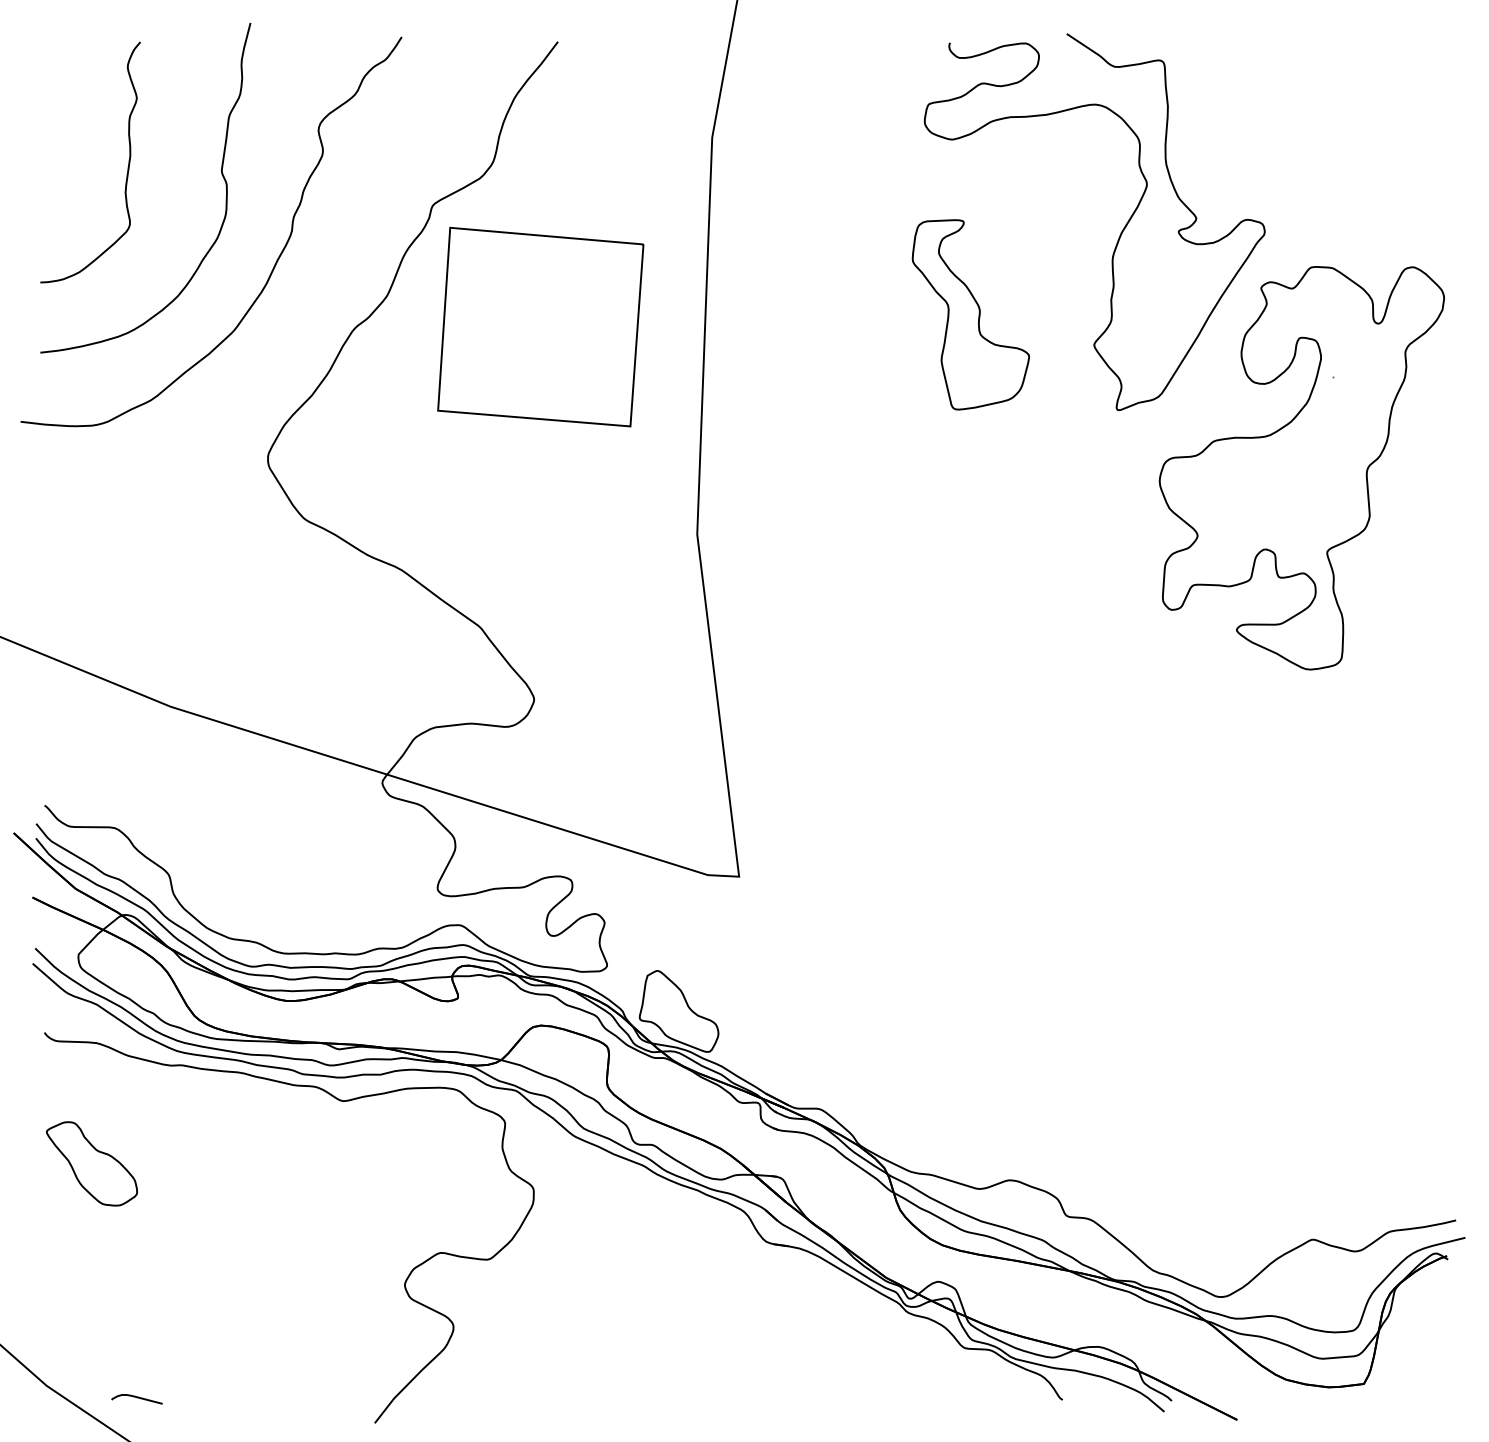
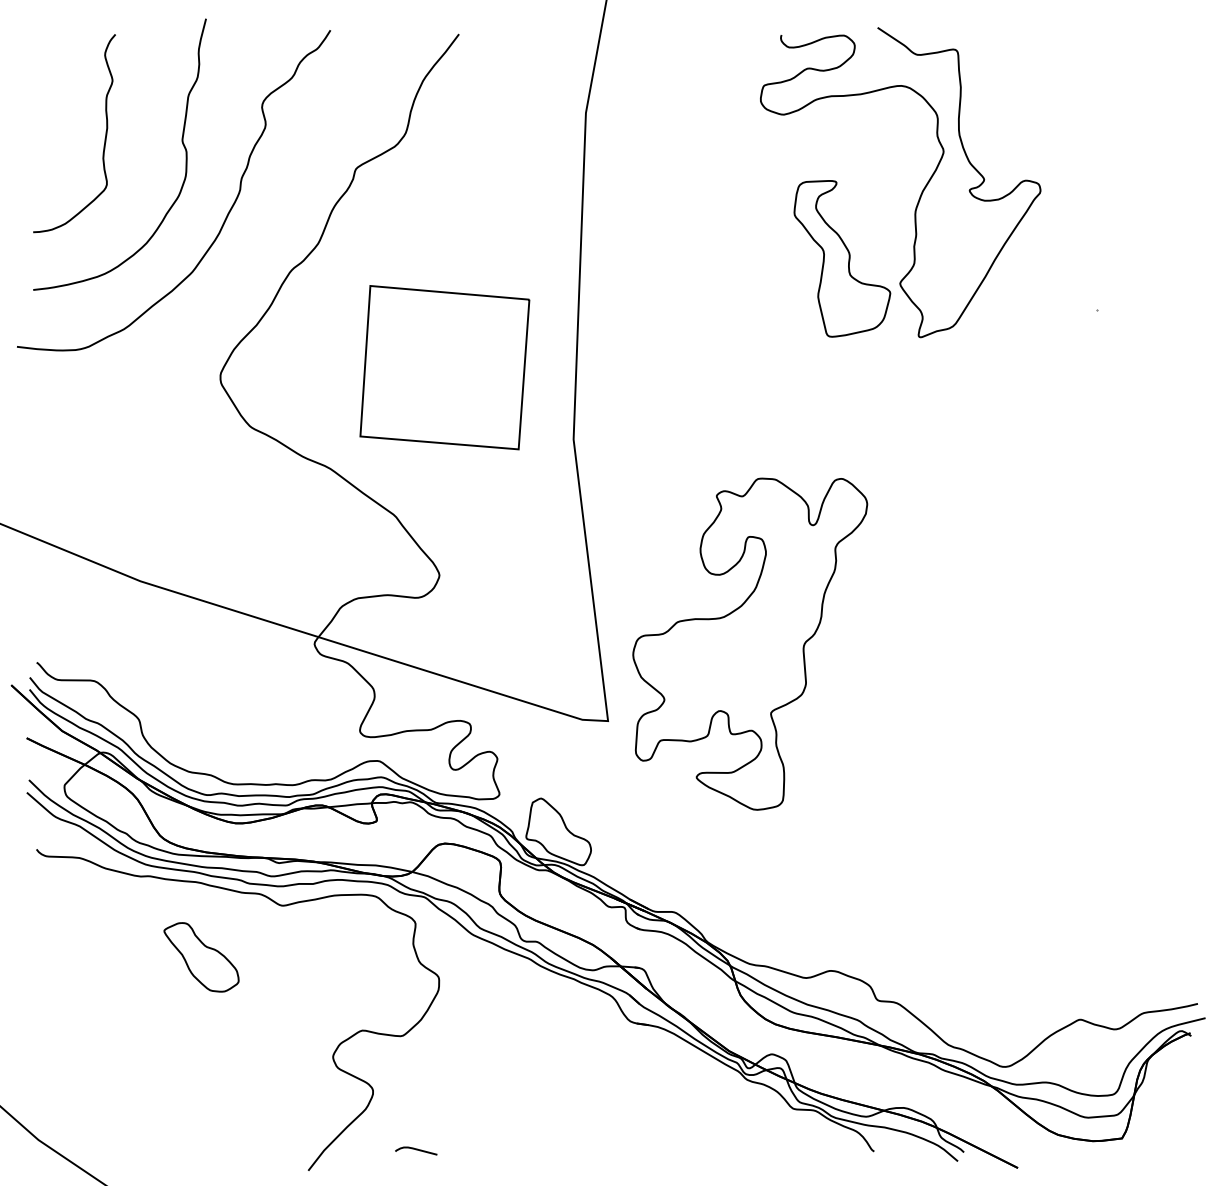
part: (970, 314) -> (842, 258), moved
part: (540, 326) -> (444, 367), moved
part: (1301, 468) -> (749, 644), moved
part: (92, 1163) -> (201, 957), moved
curve: (137, 1398) -> (416, 1150), moved

